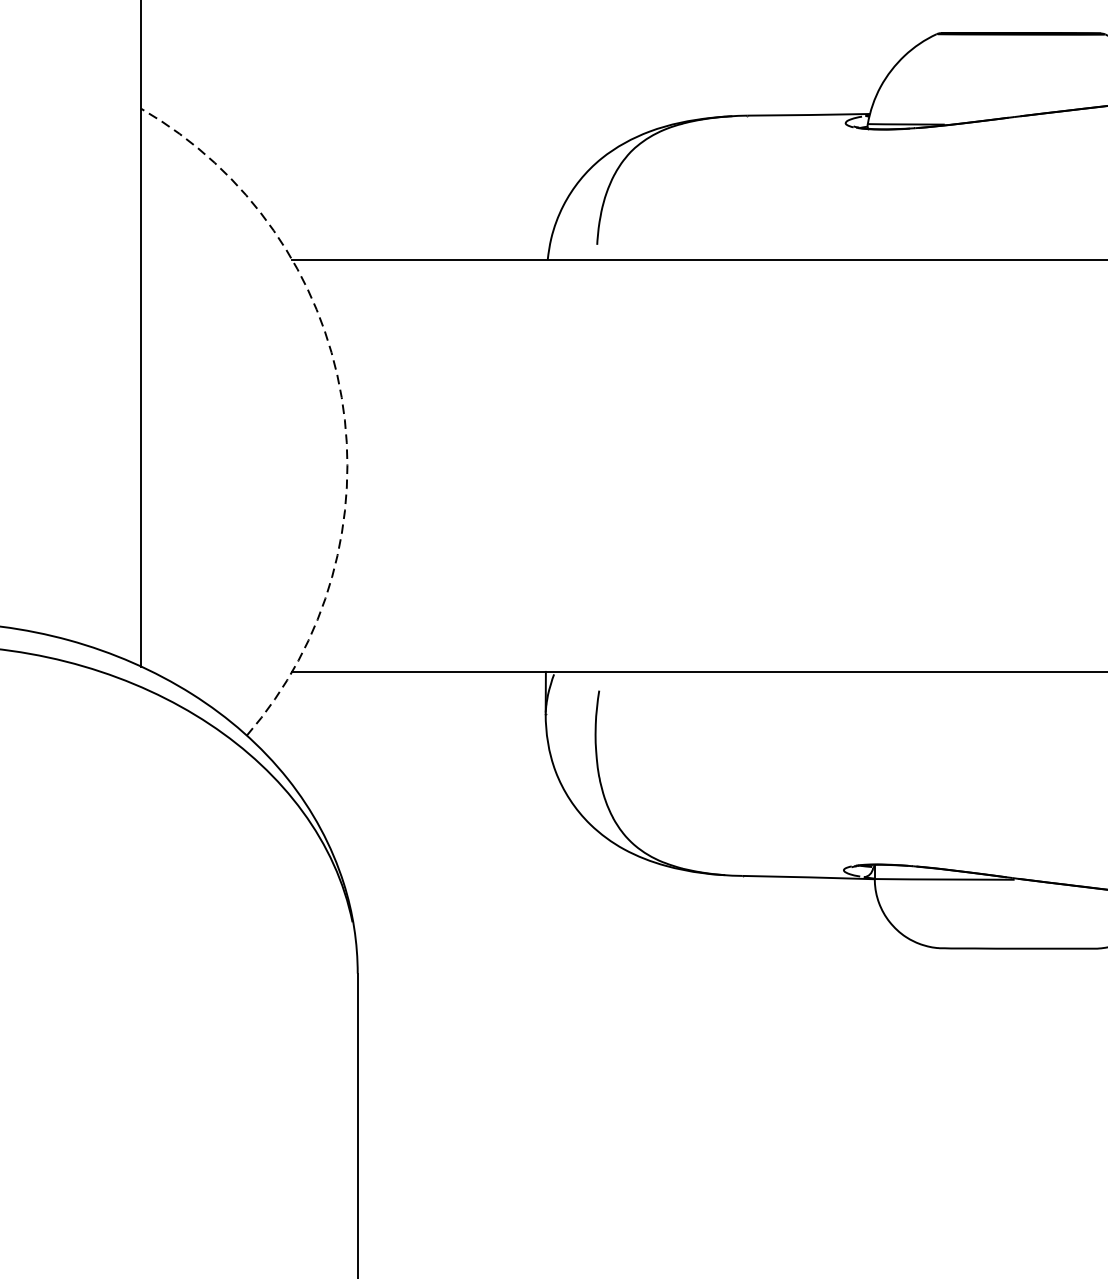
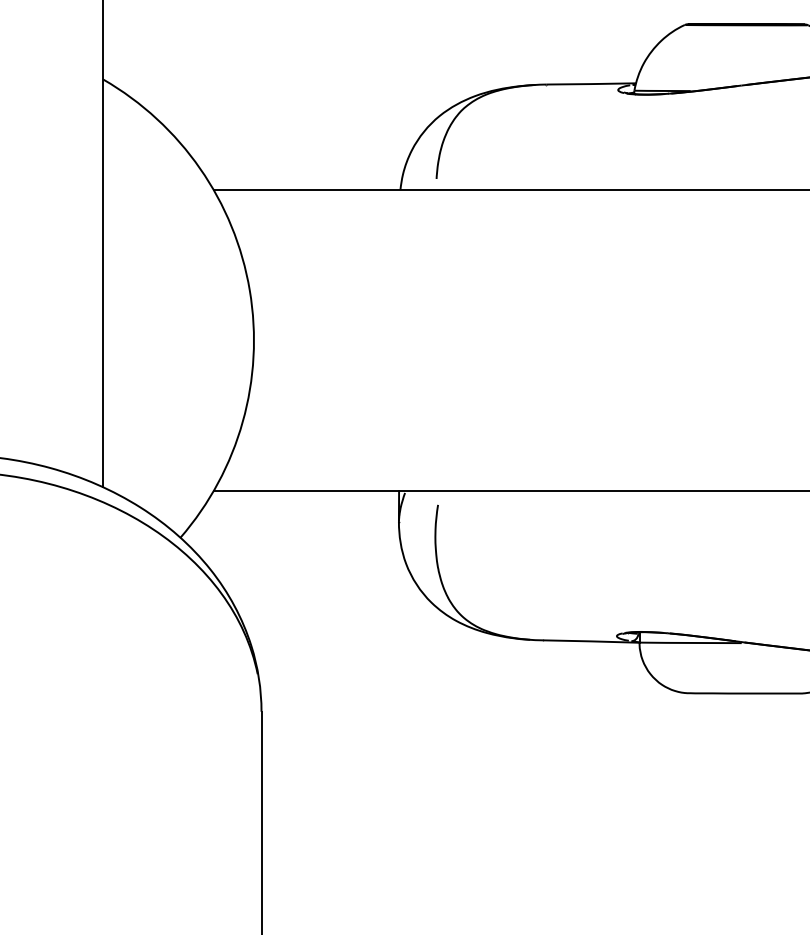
arc: (341, 397) -> (249, 290), dashed -> solid

